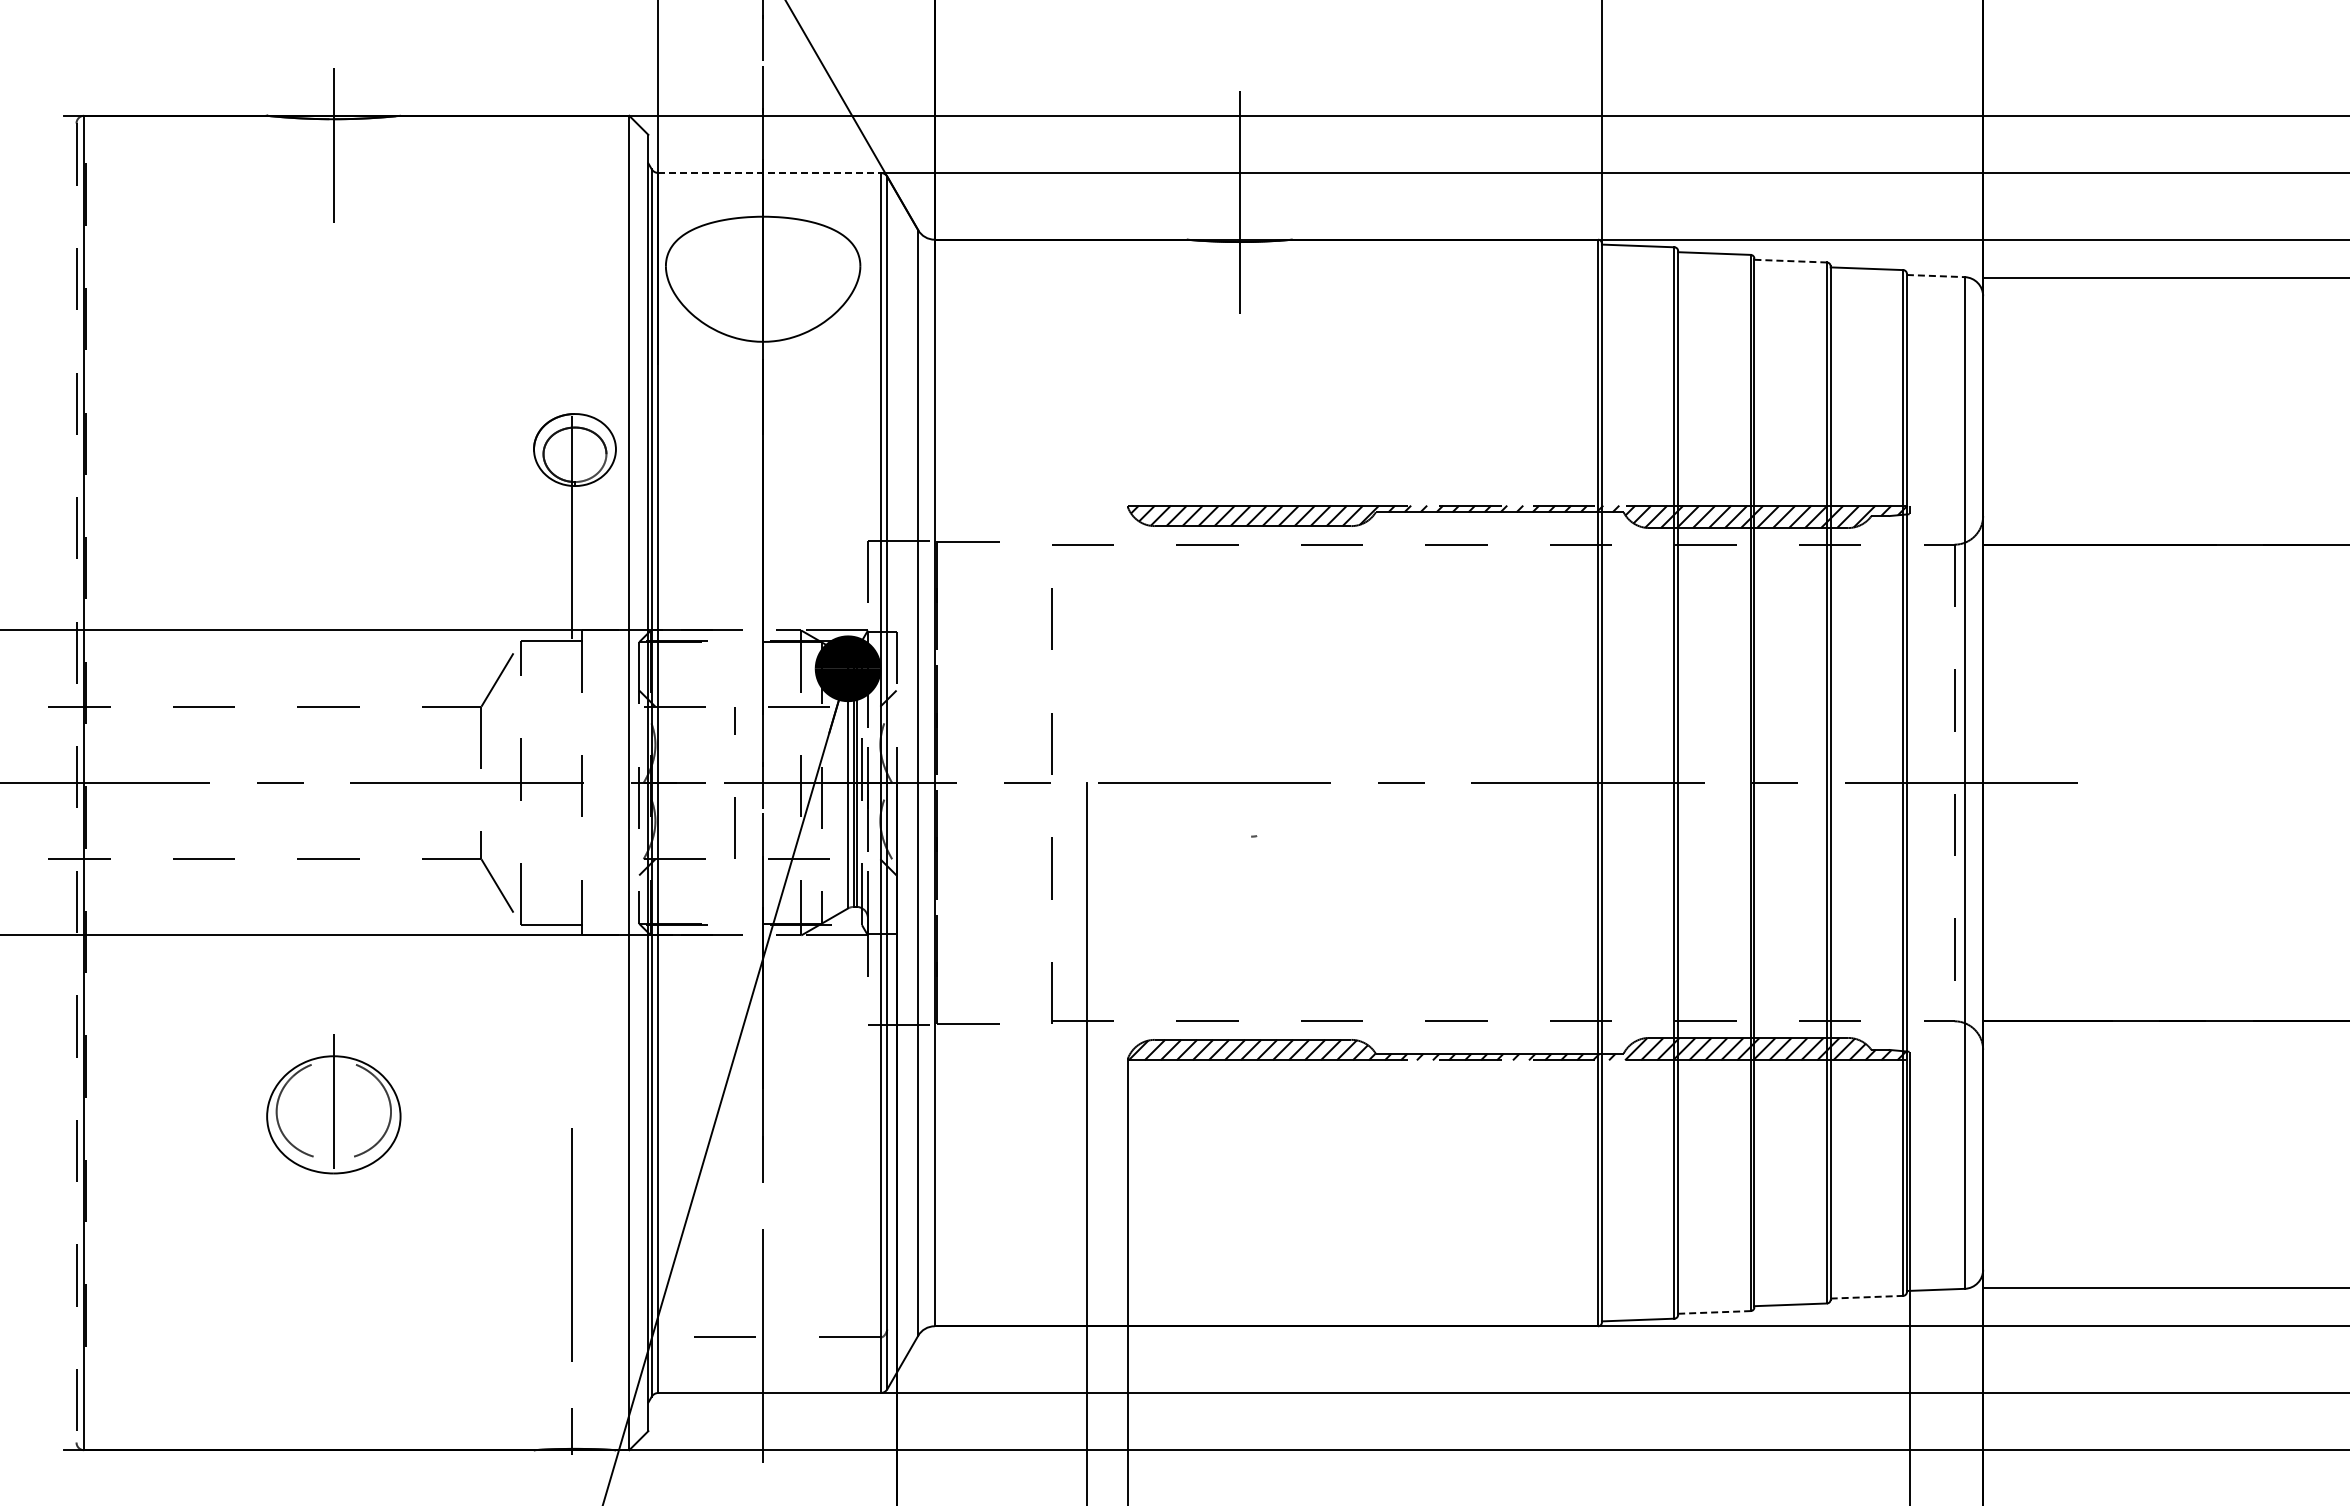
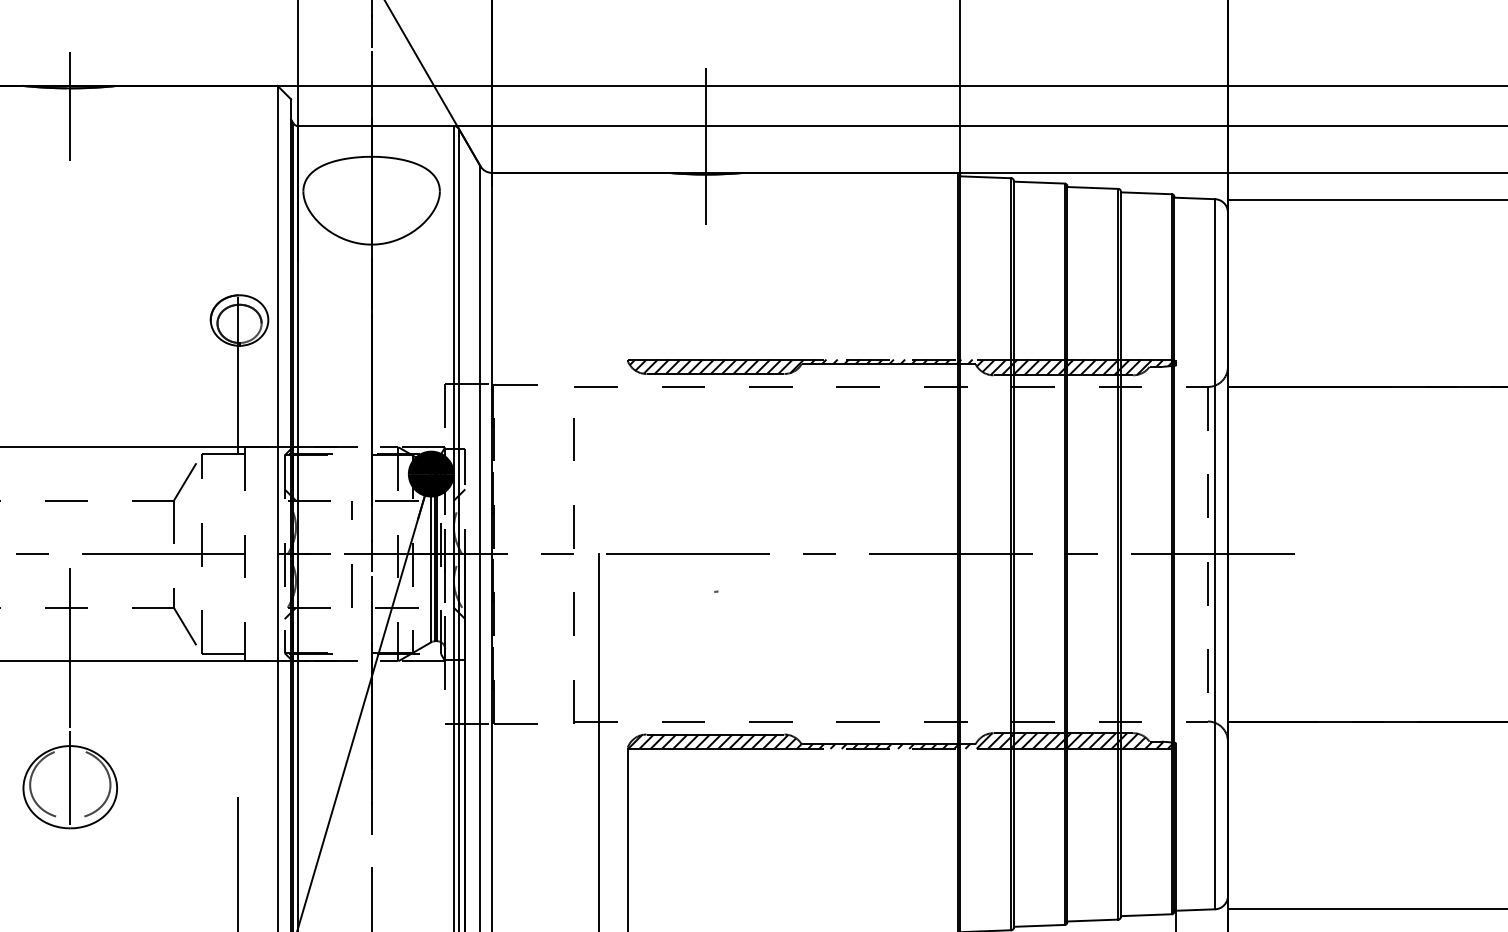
line: (770, 172) -> (376, 125), dashed -> solid
line: (1791, 261) -> (1093, 188), dashed -> solid
line: (1935, 276) -> (1194, 198), dashed -> solid
line: (333, 916) -> (70, 647), added
line: (1867, 1297) -> (1146, 915), dashed -> solid
line: (1714, 1312) -> (1039, 925), dashed -> solid

